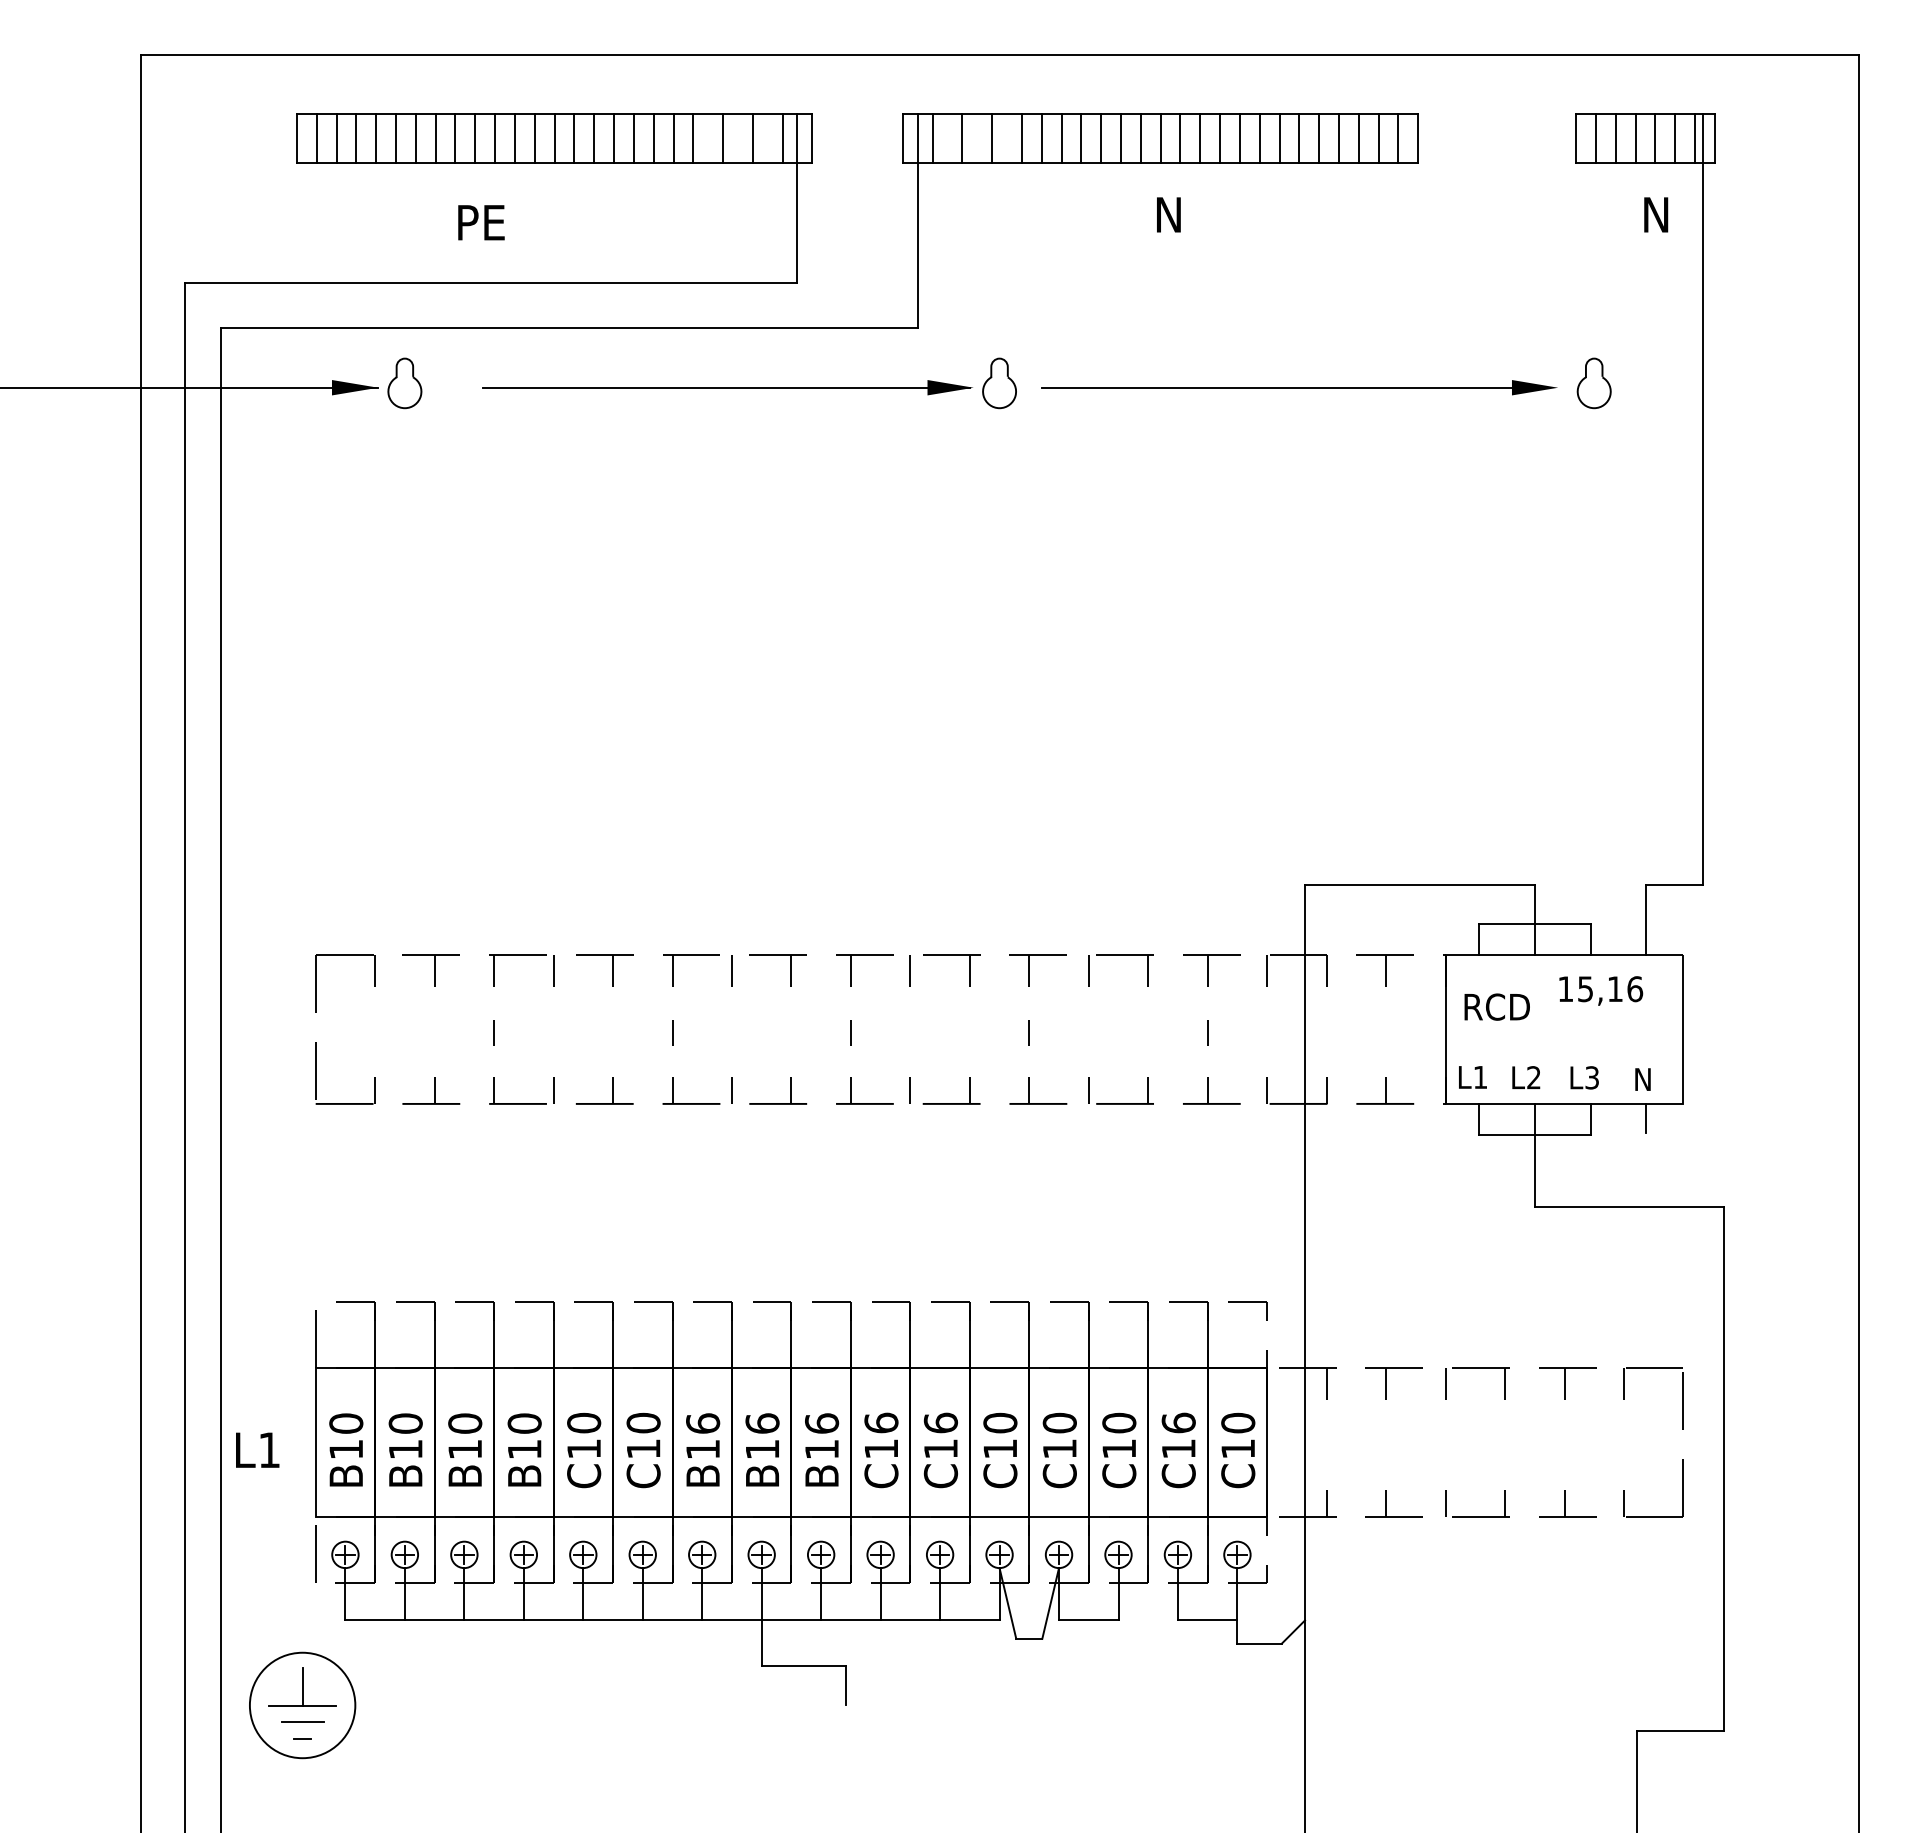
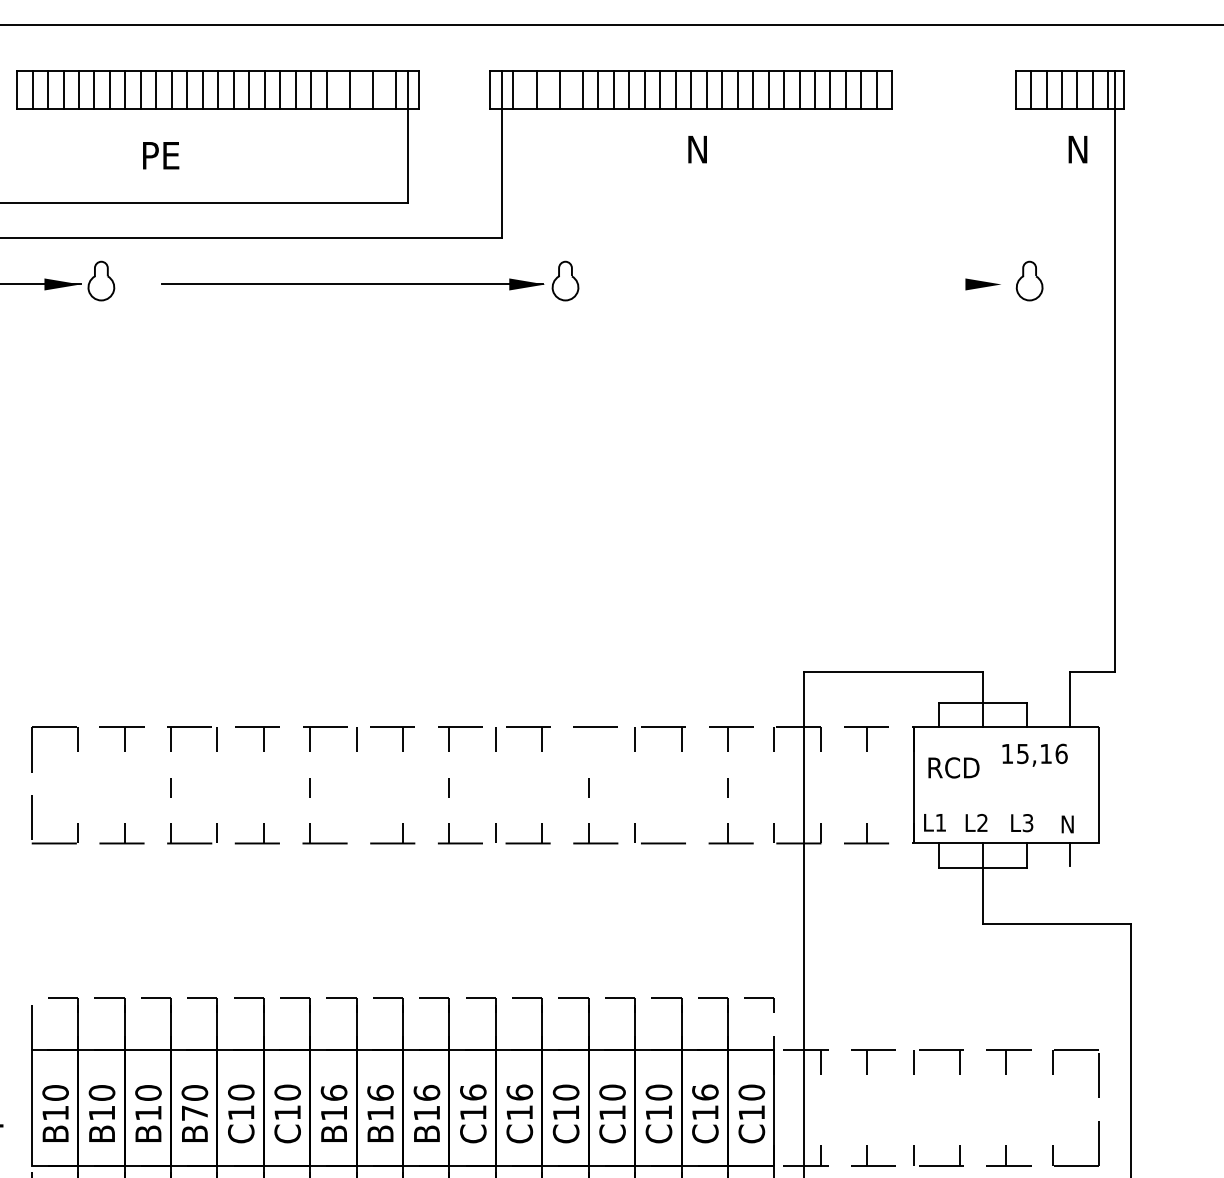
line: (1276, 387) -> (781, 284), removed
line: (1029, 971) -> (588, 740), removed
line: (731, 1090) -> (356, 832), removed
line: (1148, 1090) -> (681, 832), removed
text: (524, 1449) -> (194, 1113), B10 -> B70

